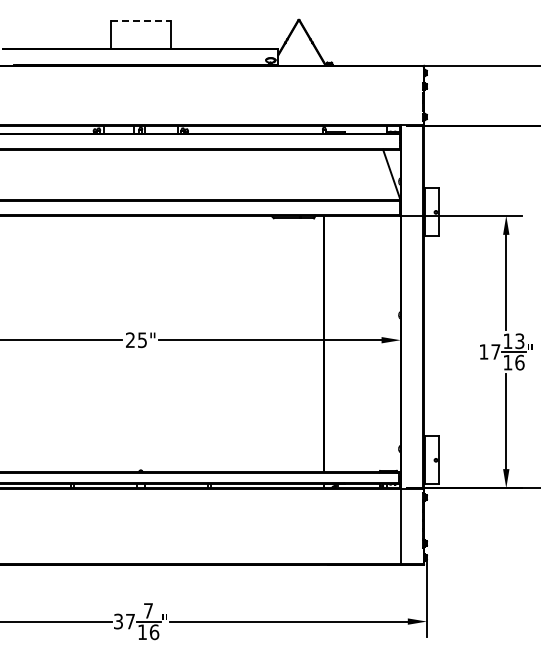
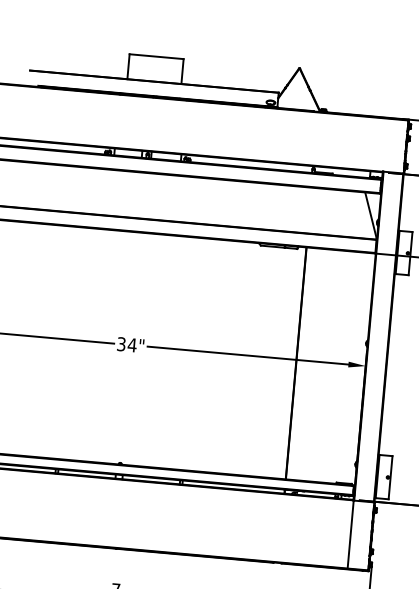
line: (140, 21) -> (156, 57), dashed -> solid
text: (136, 340) -> (126, 345), 25" -> 34"

